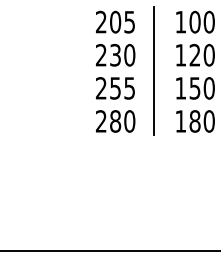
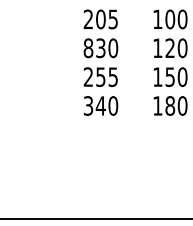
text: (101, 55) -> (88, 48), 230 -> 830
line: (154, 70) -> (134, 61), removed
text: (108, 120) -> (94, 105), 280 -> 340

